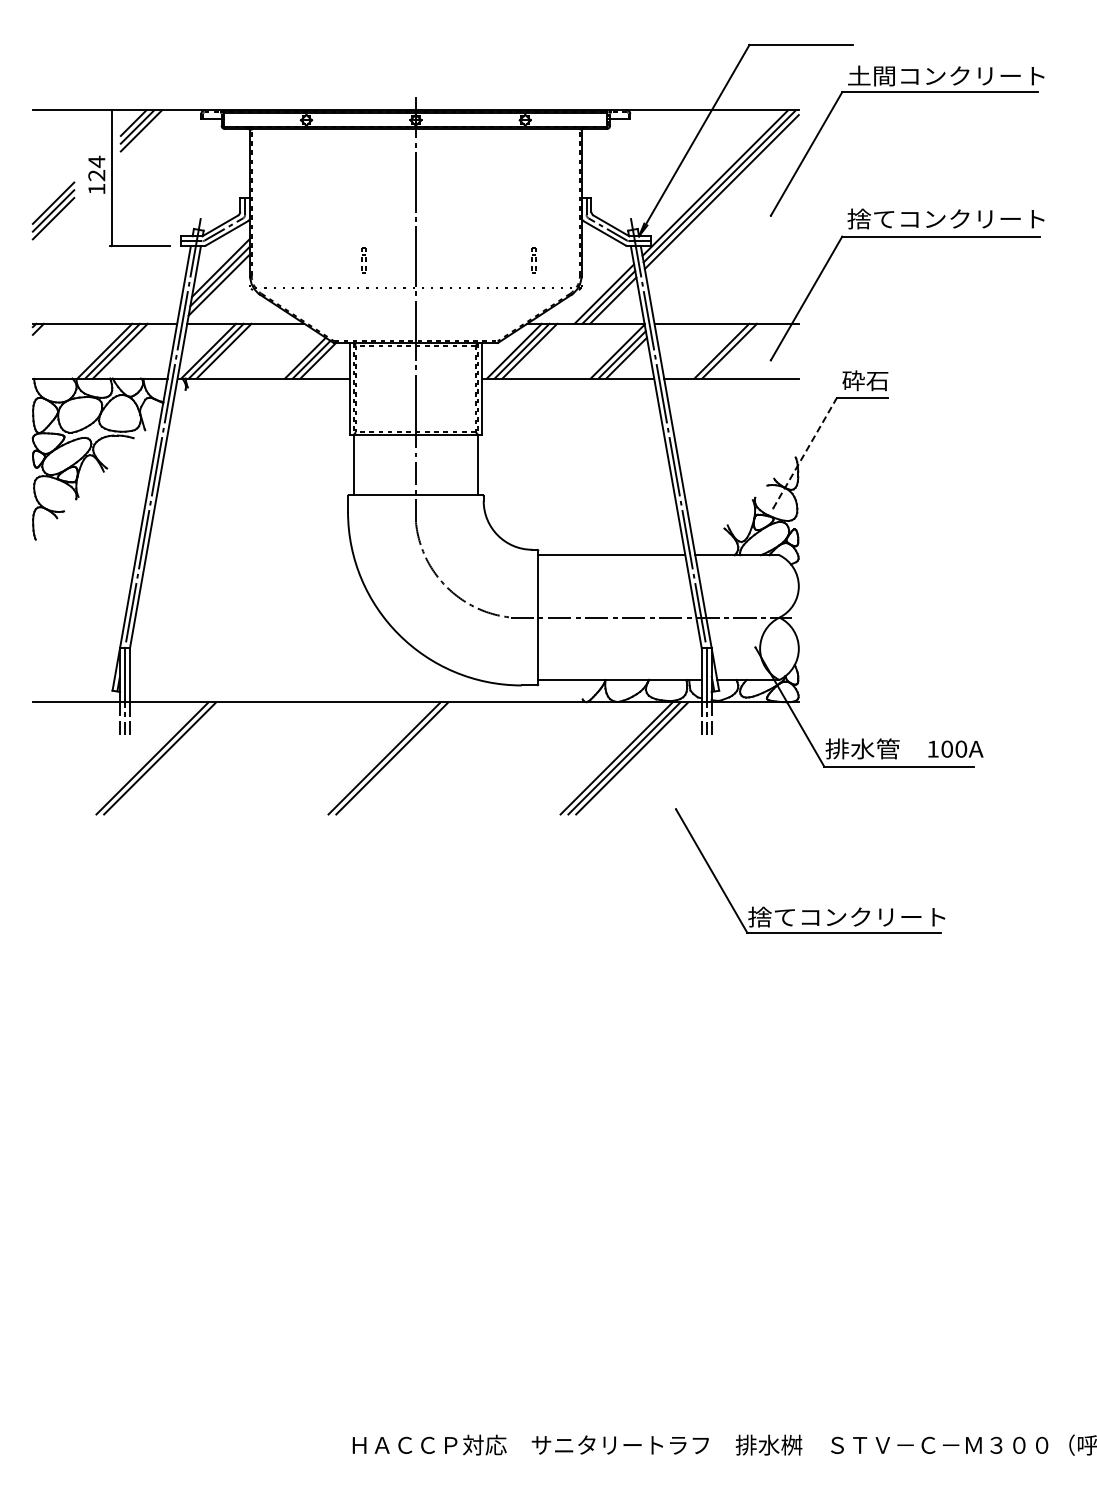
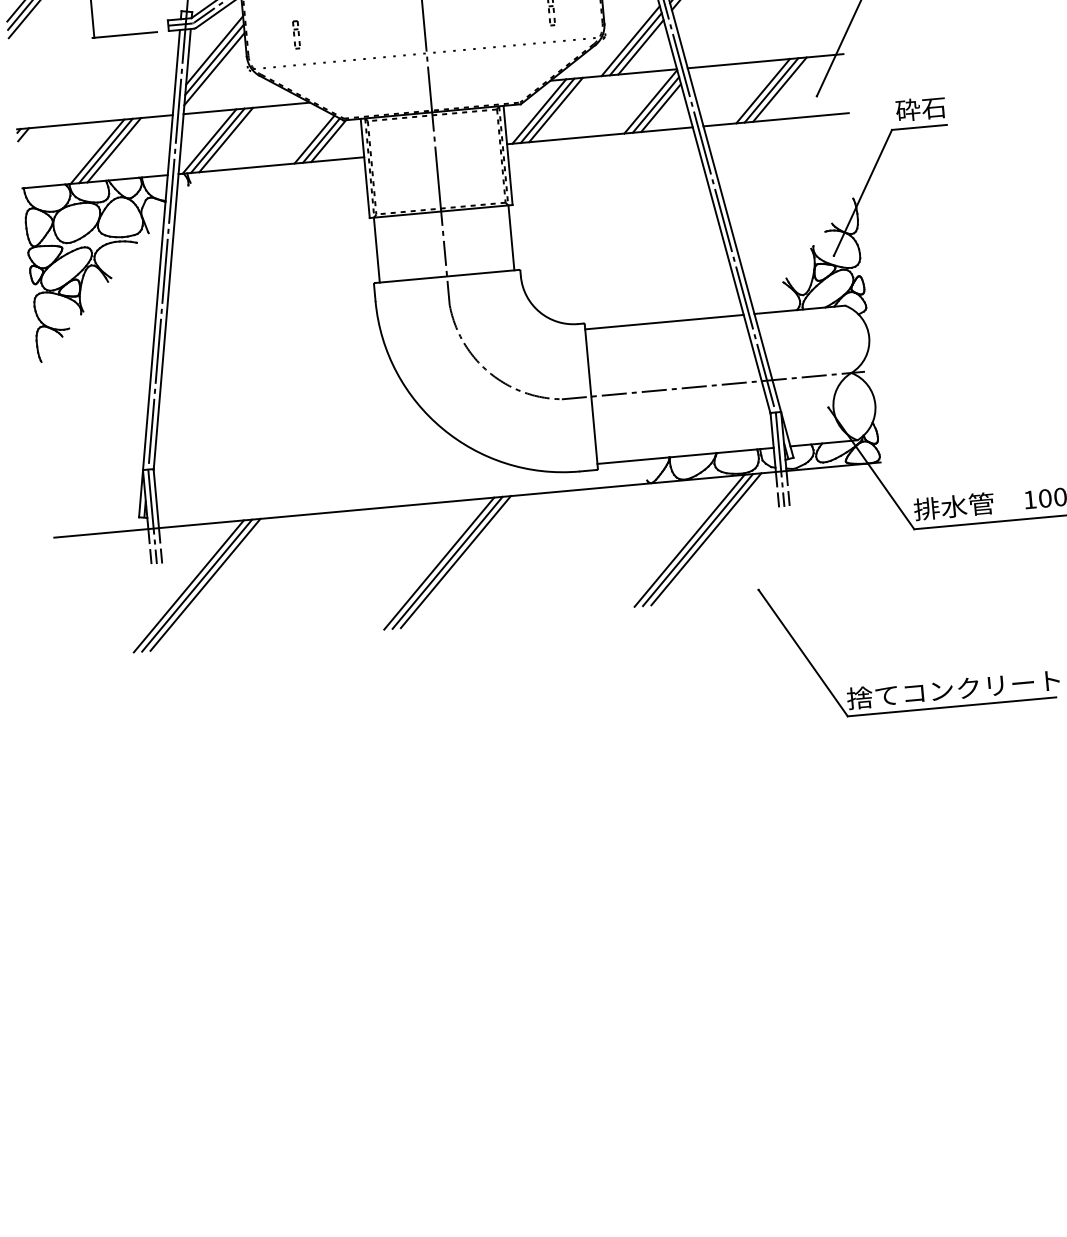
part: (363, 260) -> (296, 35), moved
line: (737, 350) -> (779, 88), added
line: (805, 453) -> (863, 193), dashed -> solid
line: (167, 758) -> (205, 585), added
line: (399, 758) -> (455, 562), added

